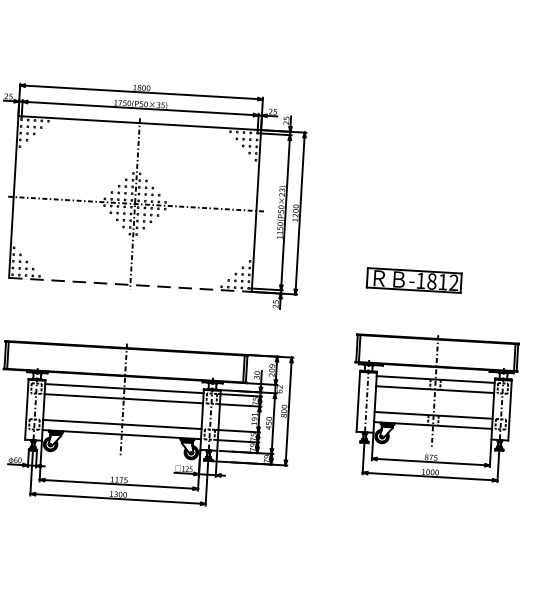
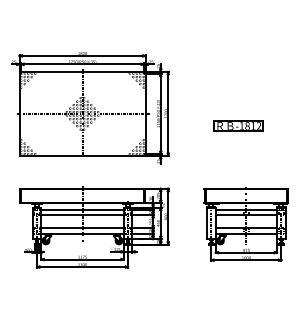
part: (414, 279) -> (238, 125), moved
line: (132, 284) -> (83, 155), dashed -> solid
part: (432, 407) -> (245, 224), moved

